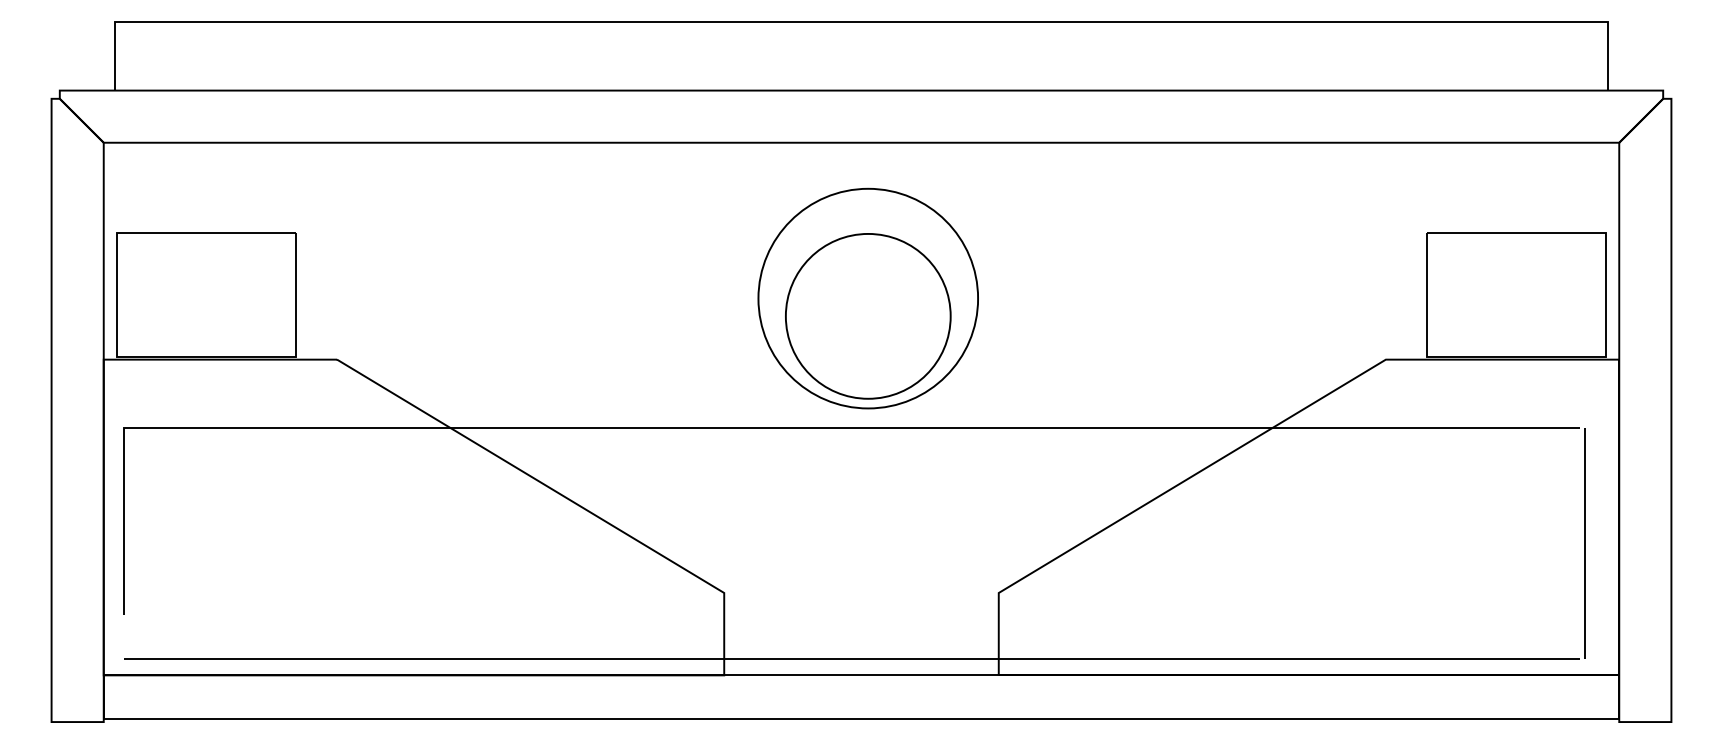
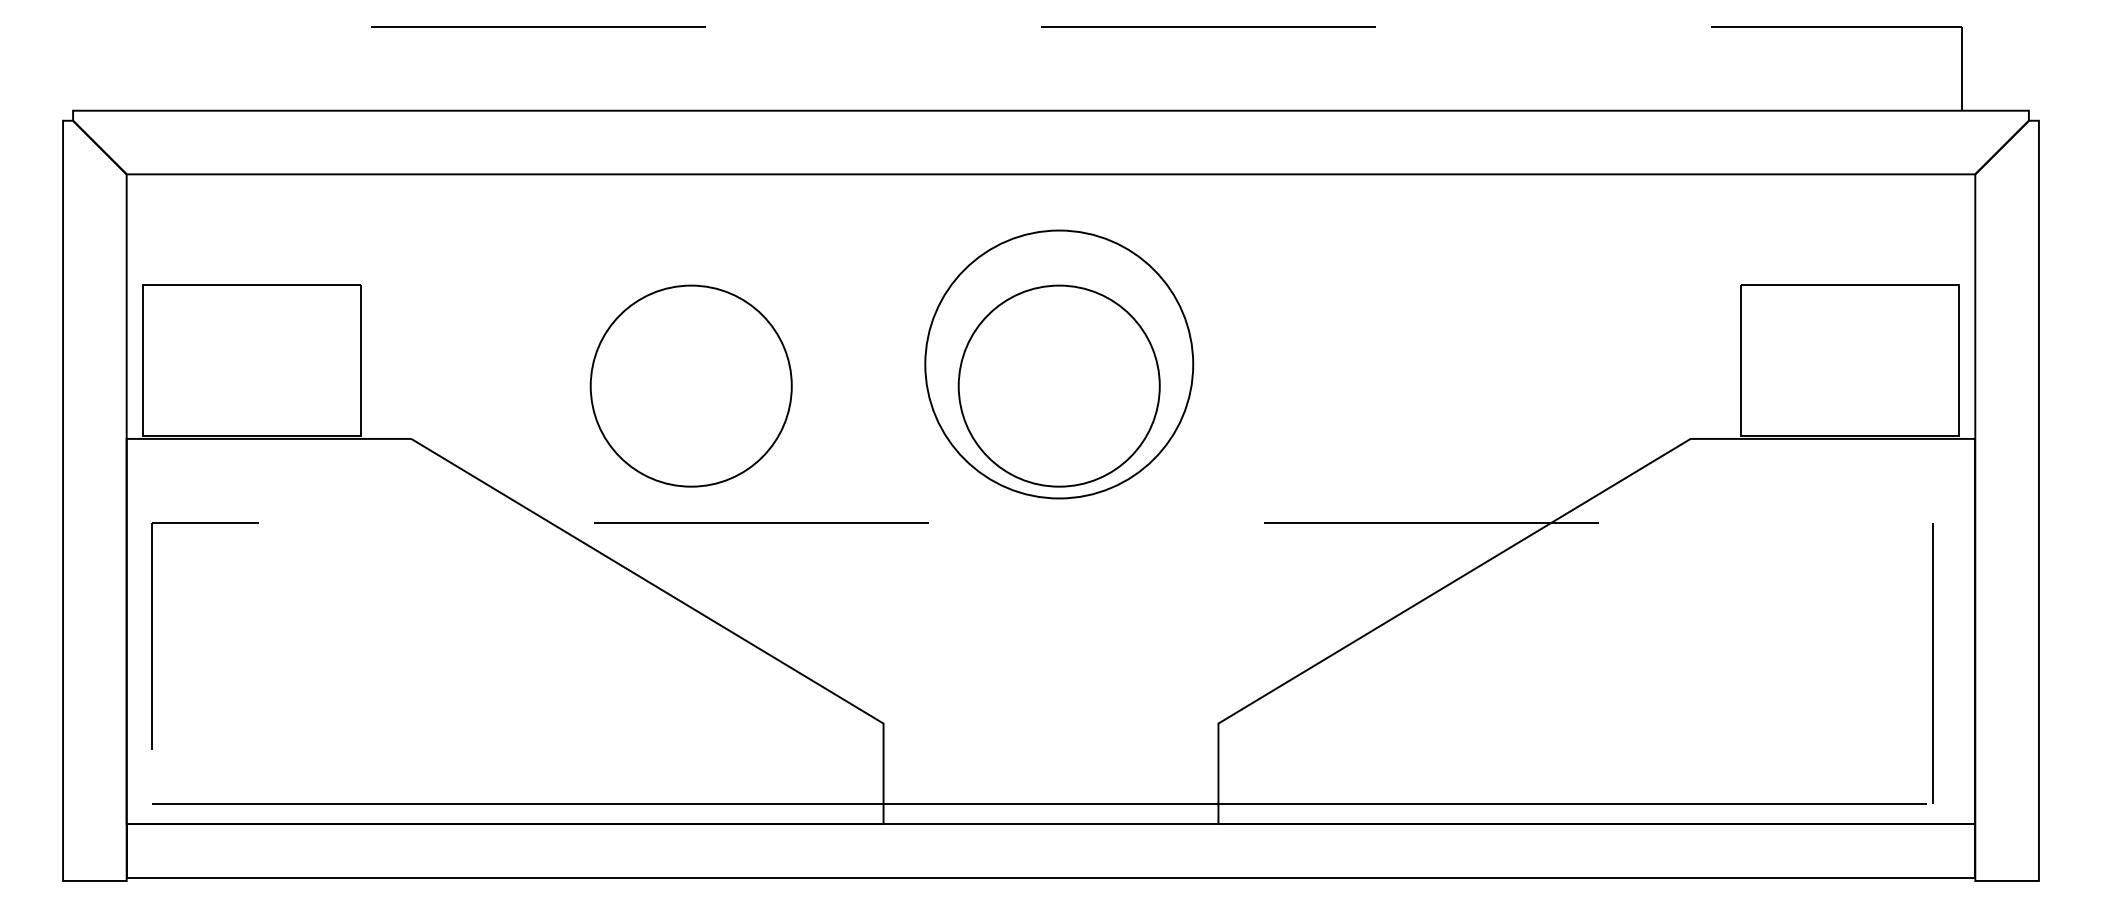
line: (861, 22) -> (1051, 27), solid -> dashed
circle: (565, 315) -> (690, 385), added
line: (757, 428) -> (924, 522), solid -> dashed

